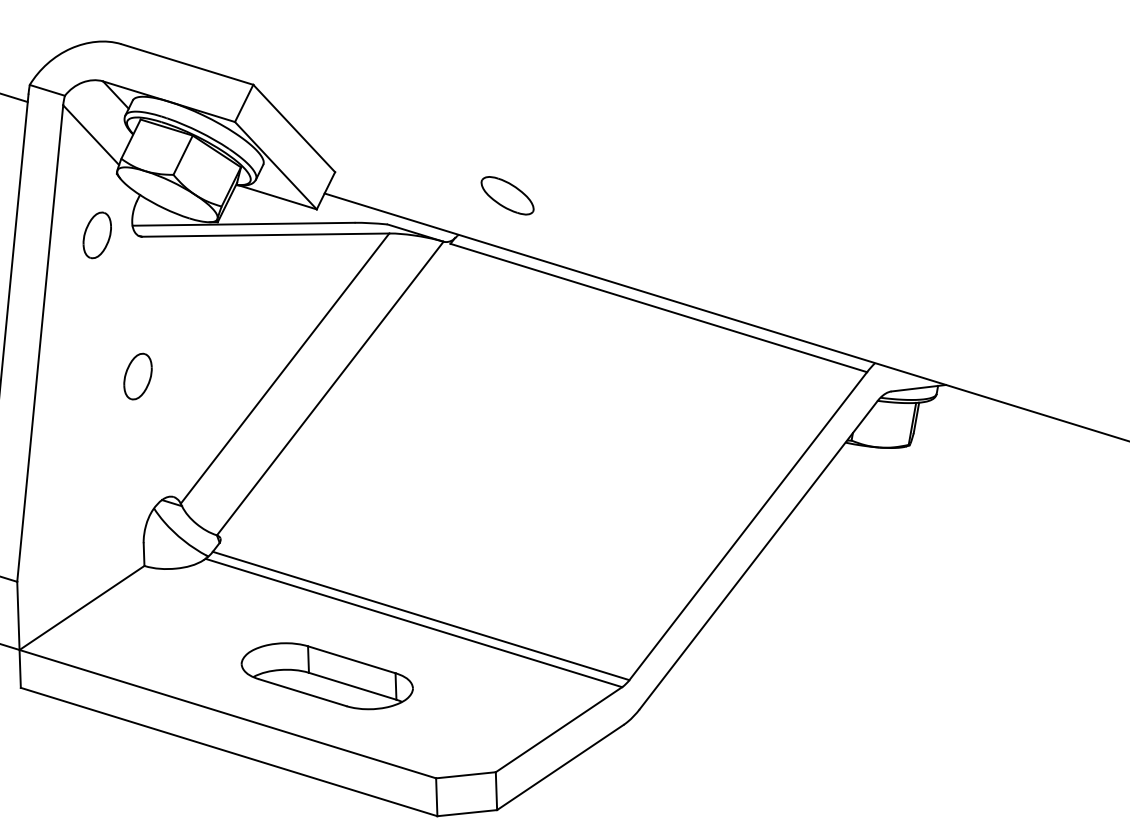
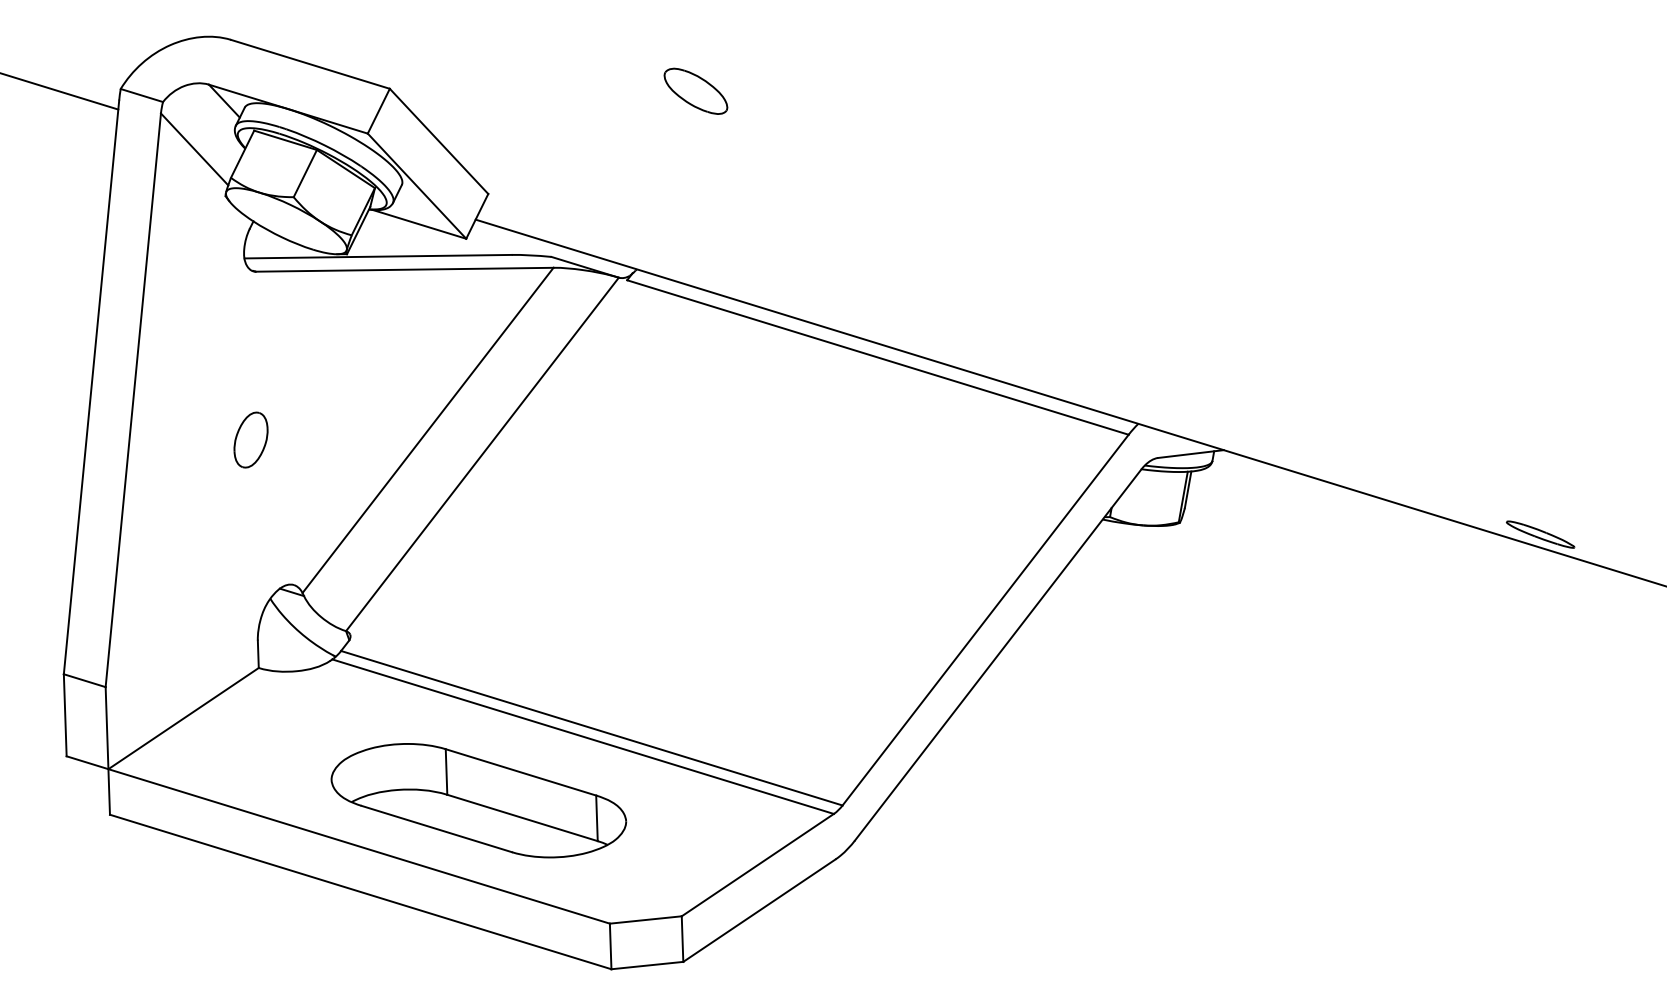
part: (507, 195) -> (695, 90), moved
part: (96, 234) -> (201, 269), removed
part: (326, 676) -> (478, 800), size x1.43

